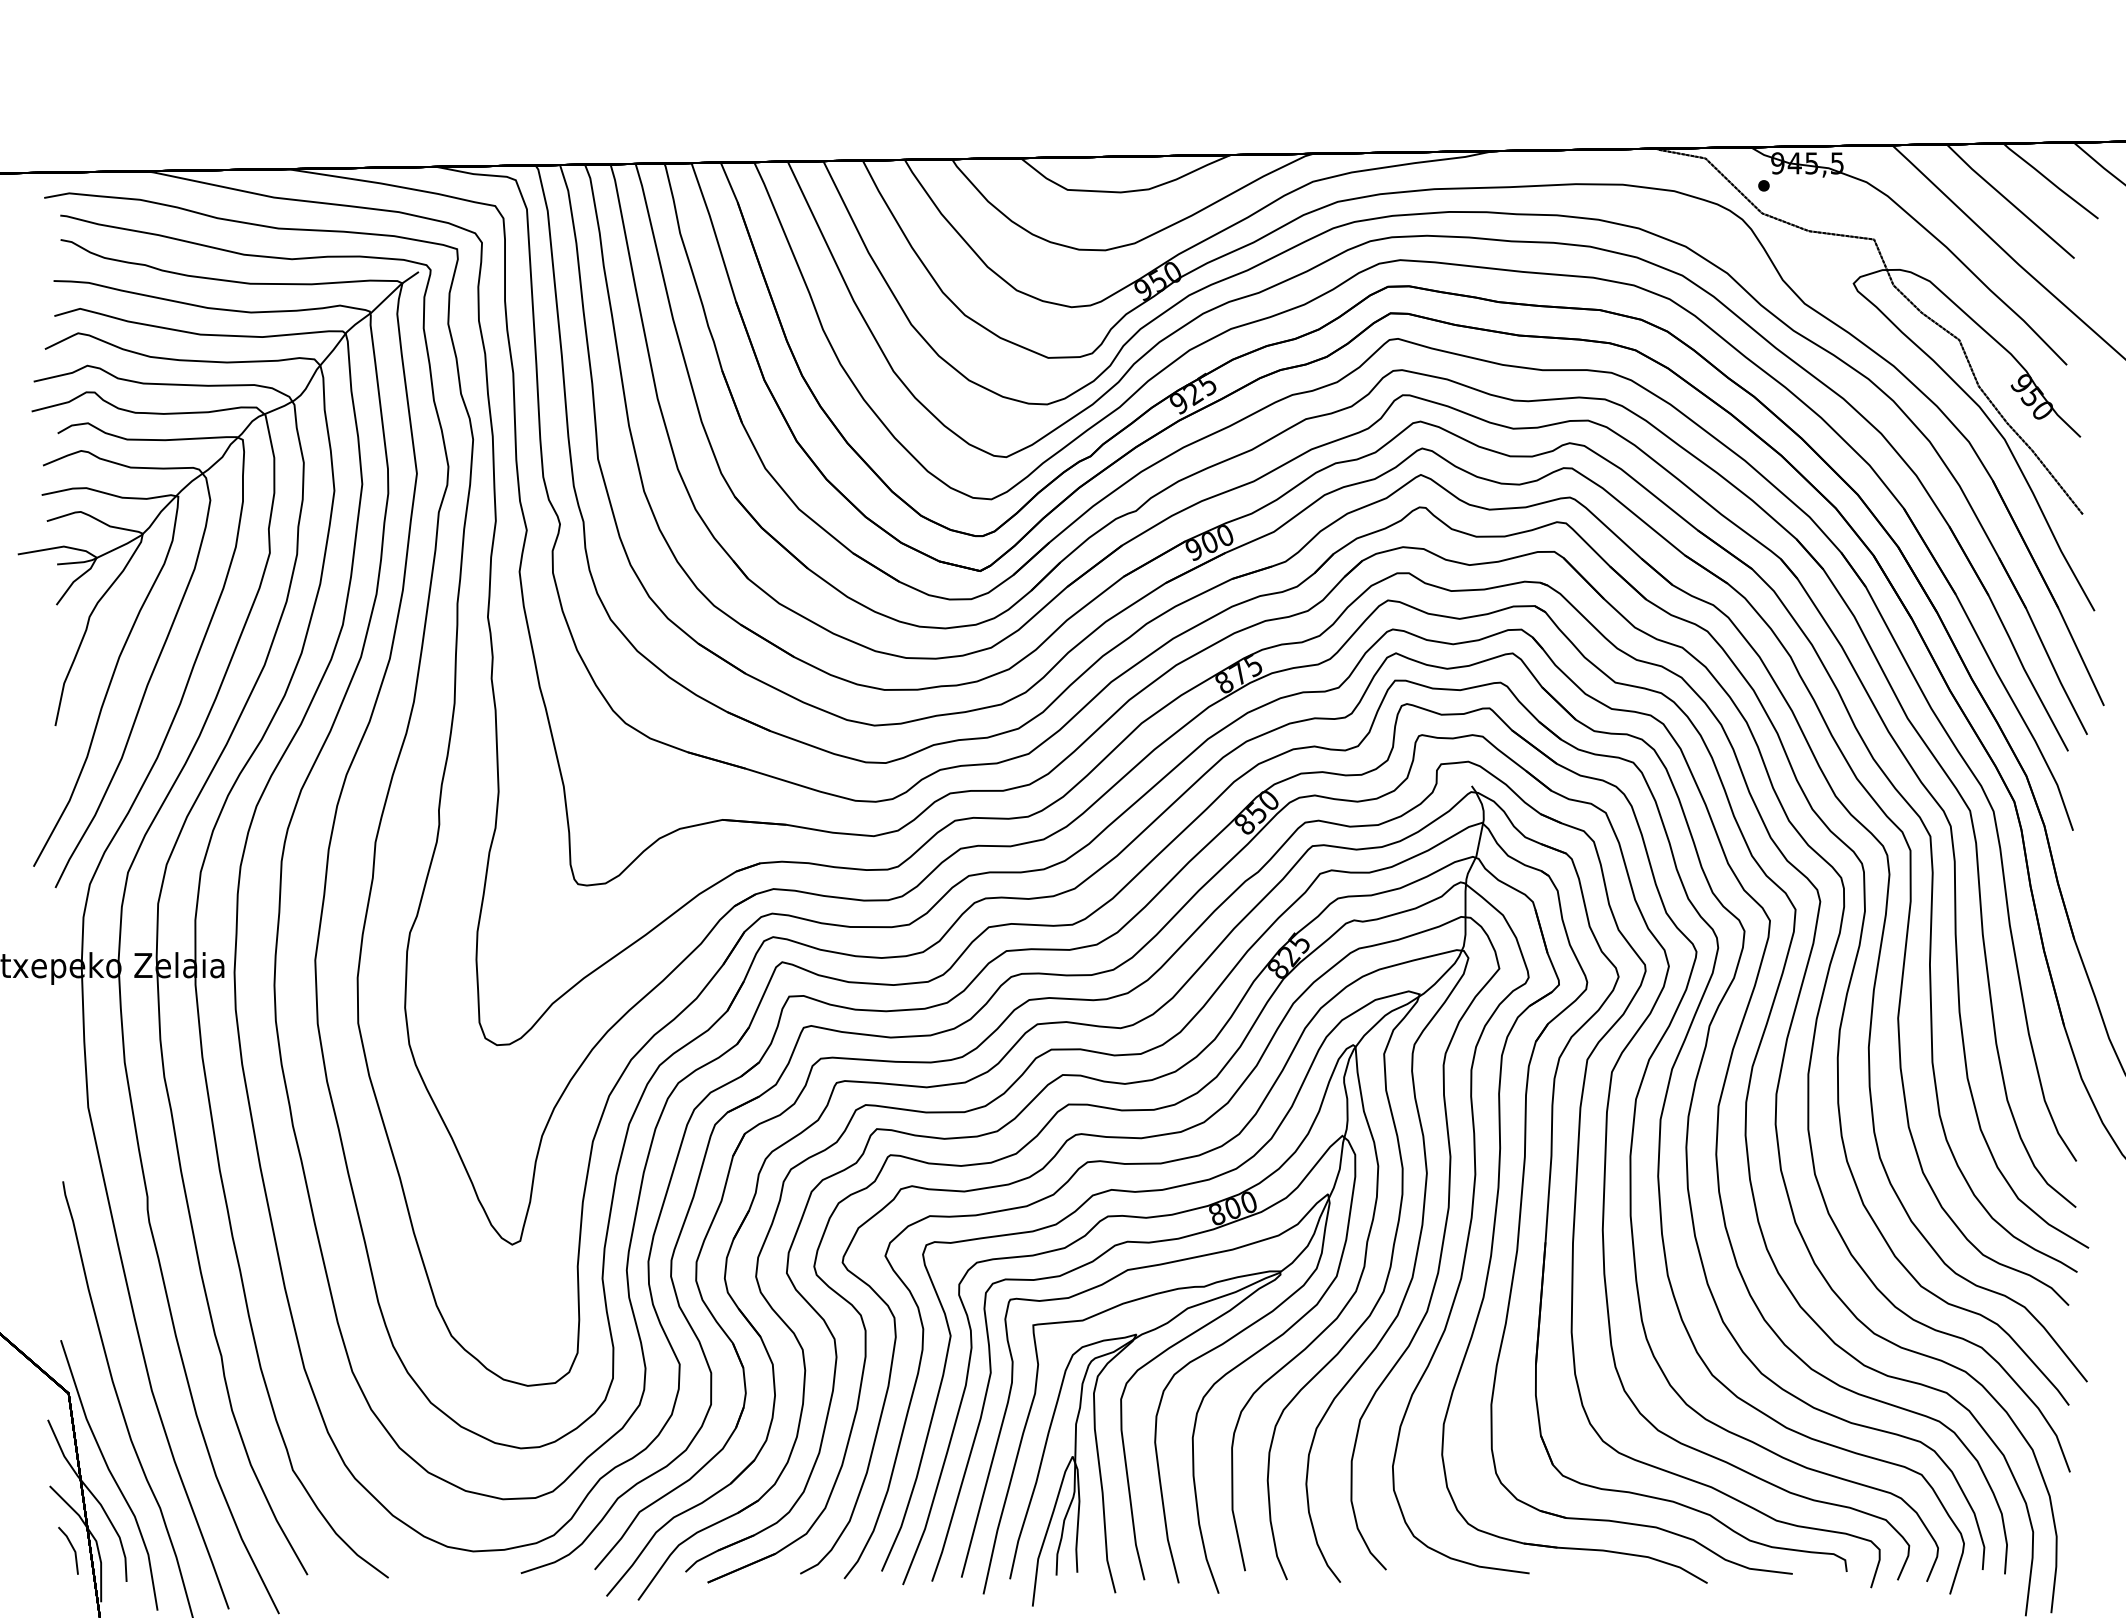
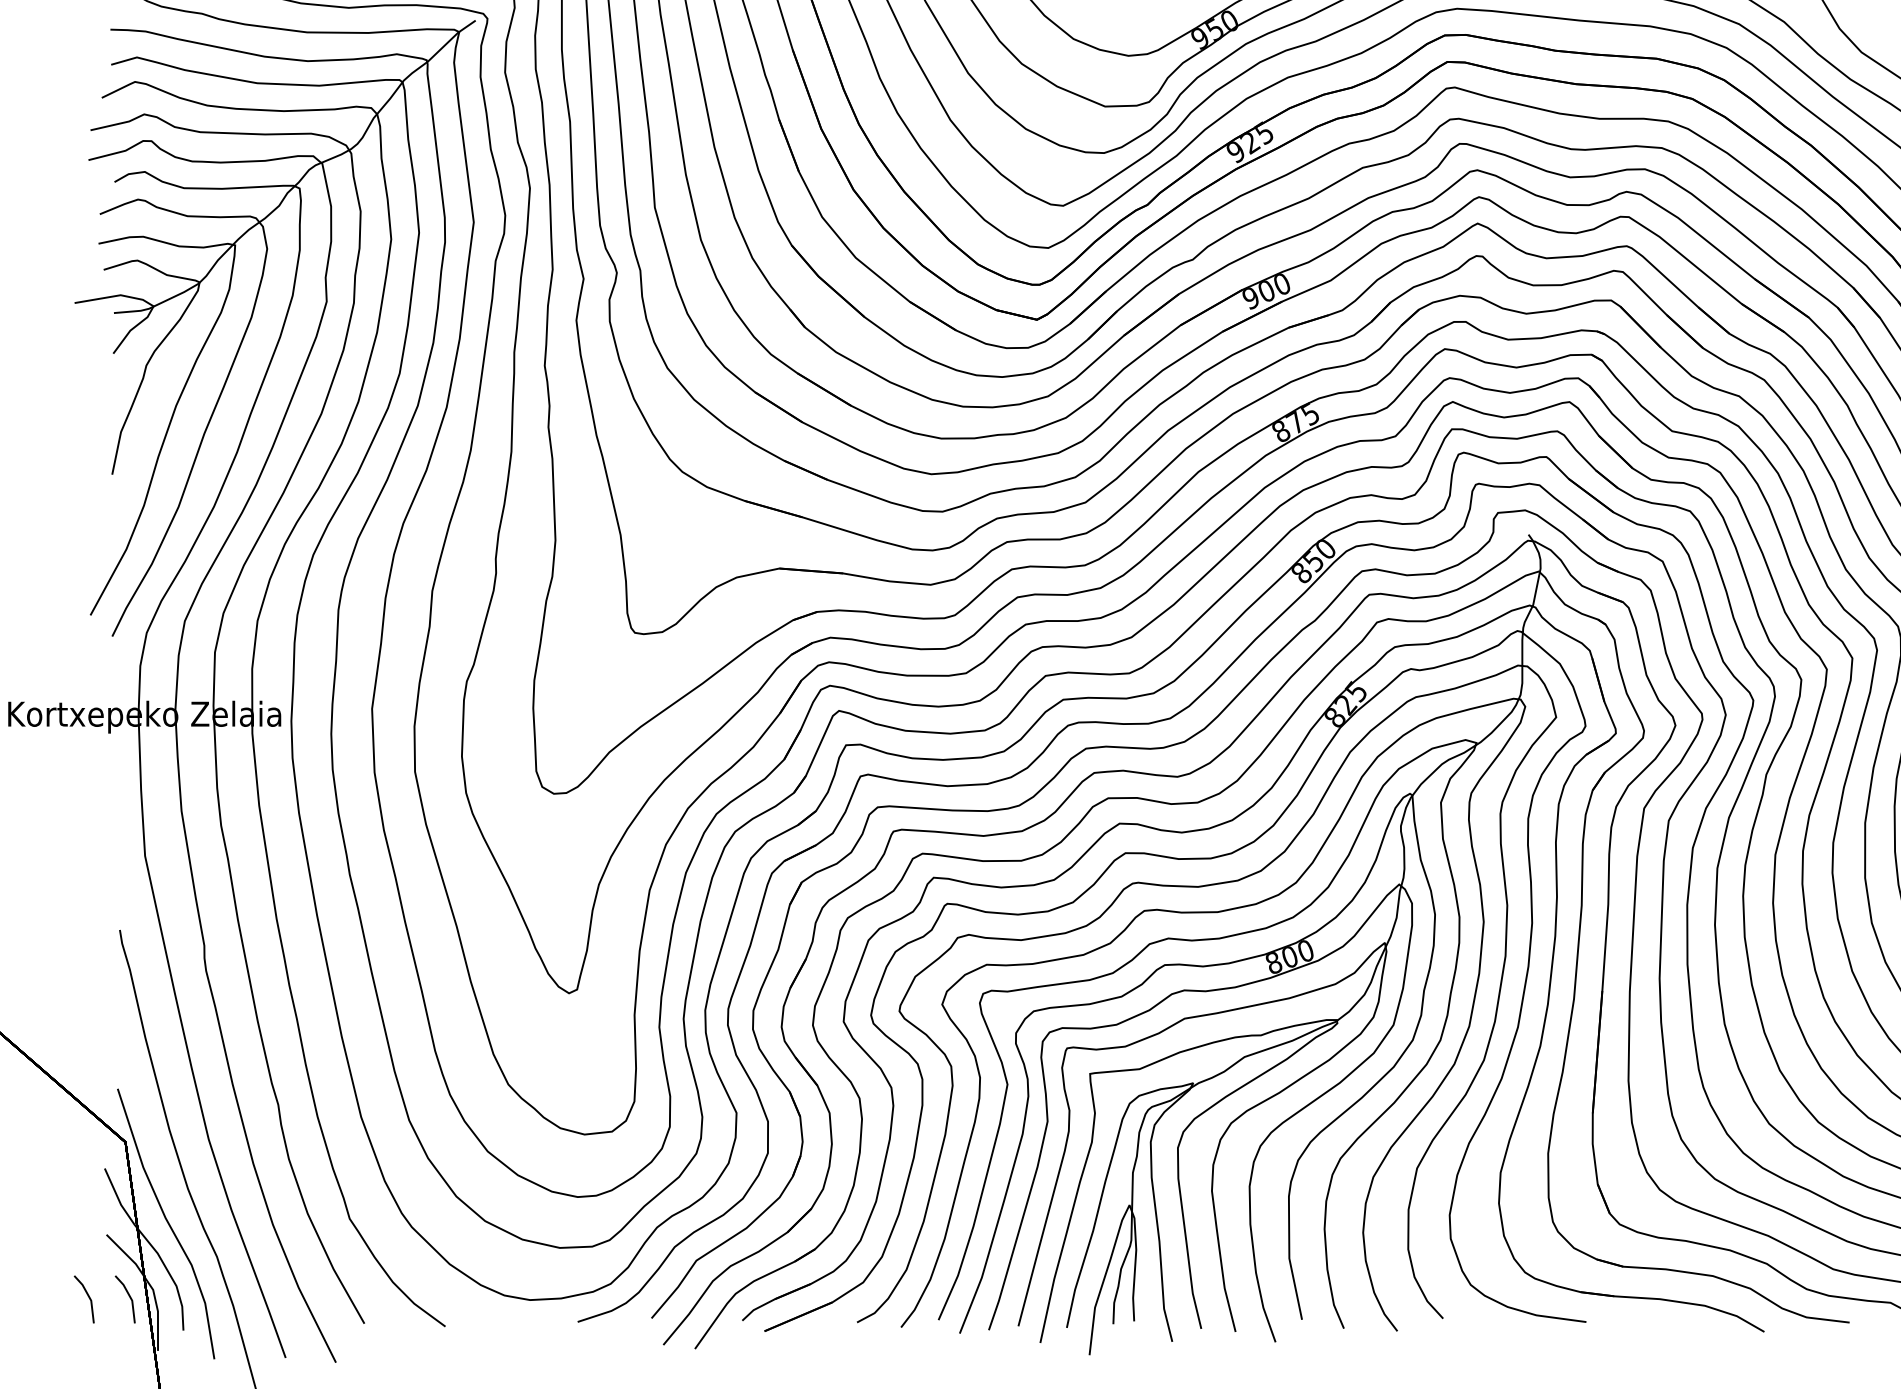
part: (27, 1550) -> (84, 1299), added

